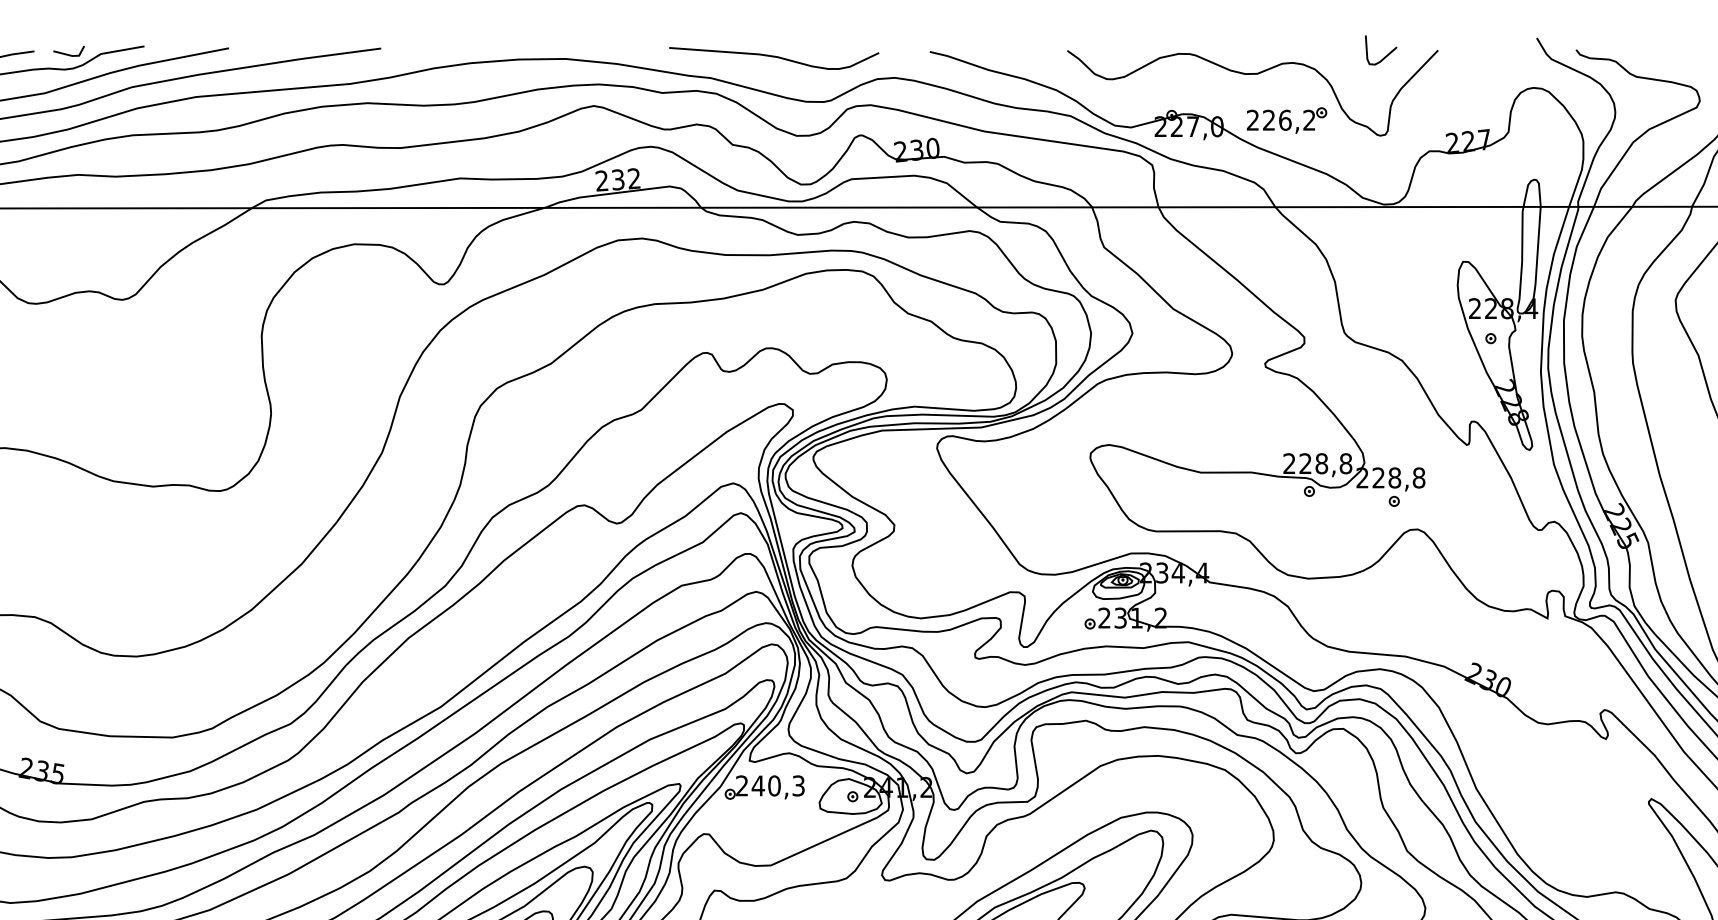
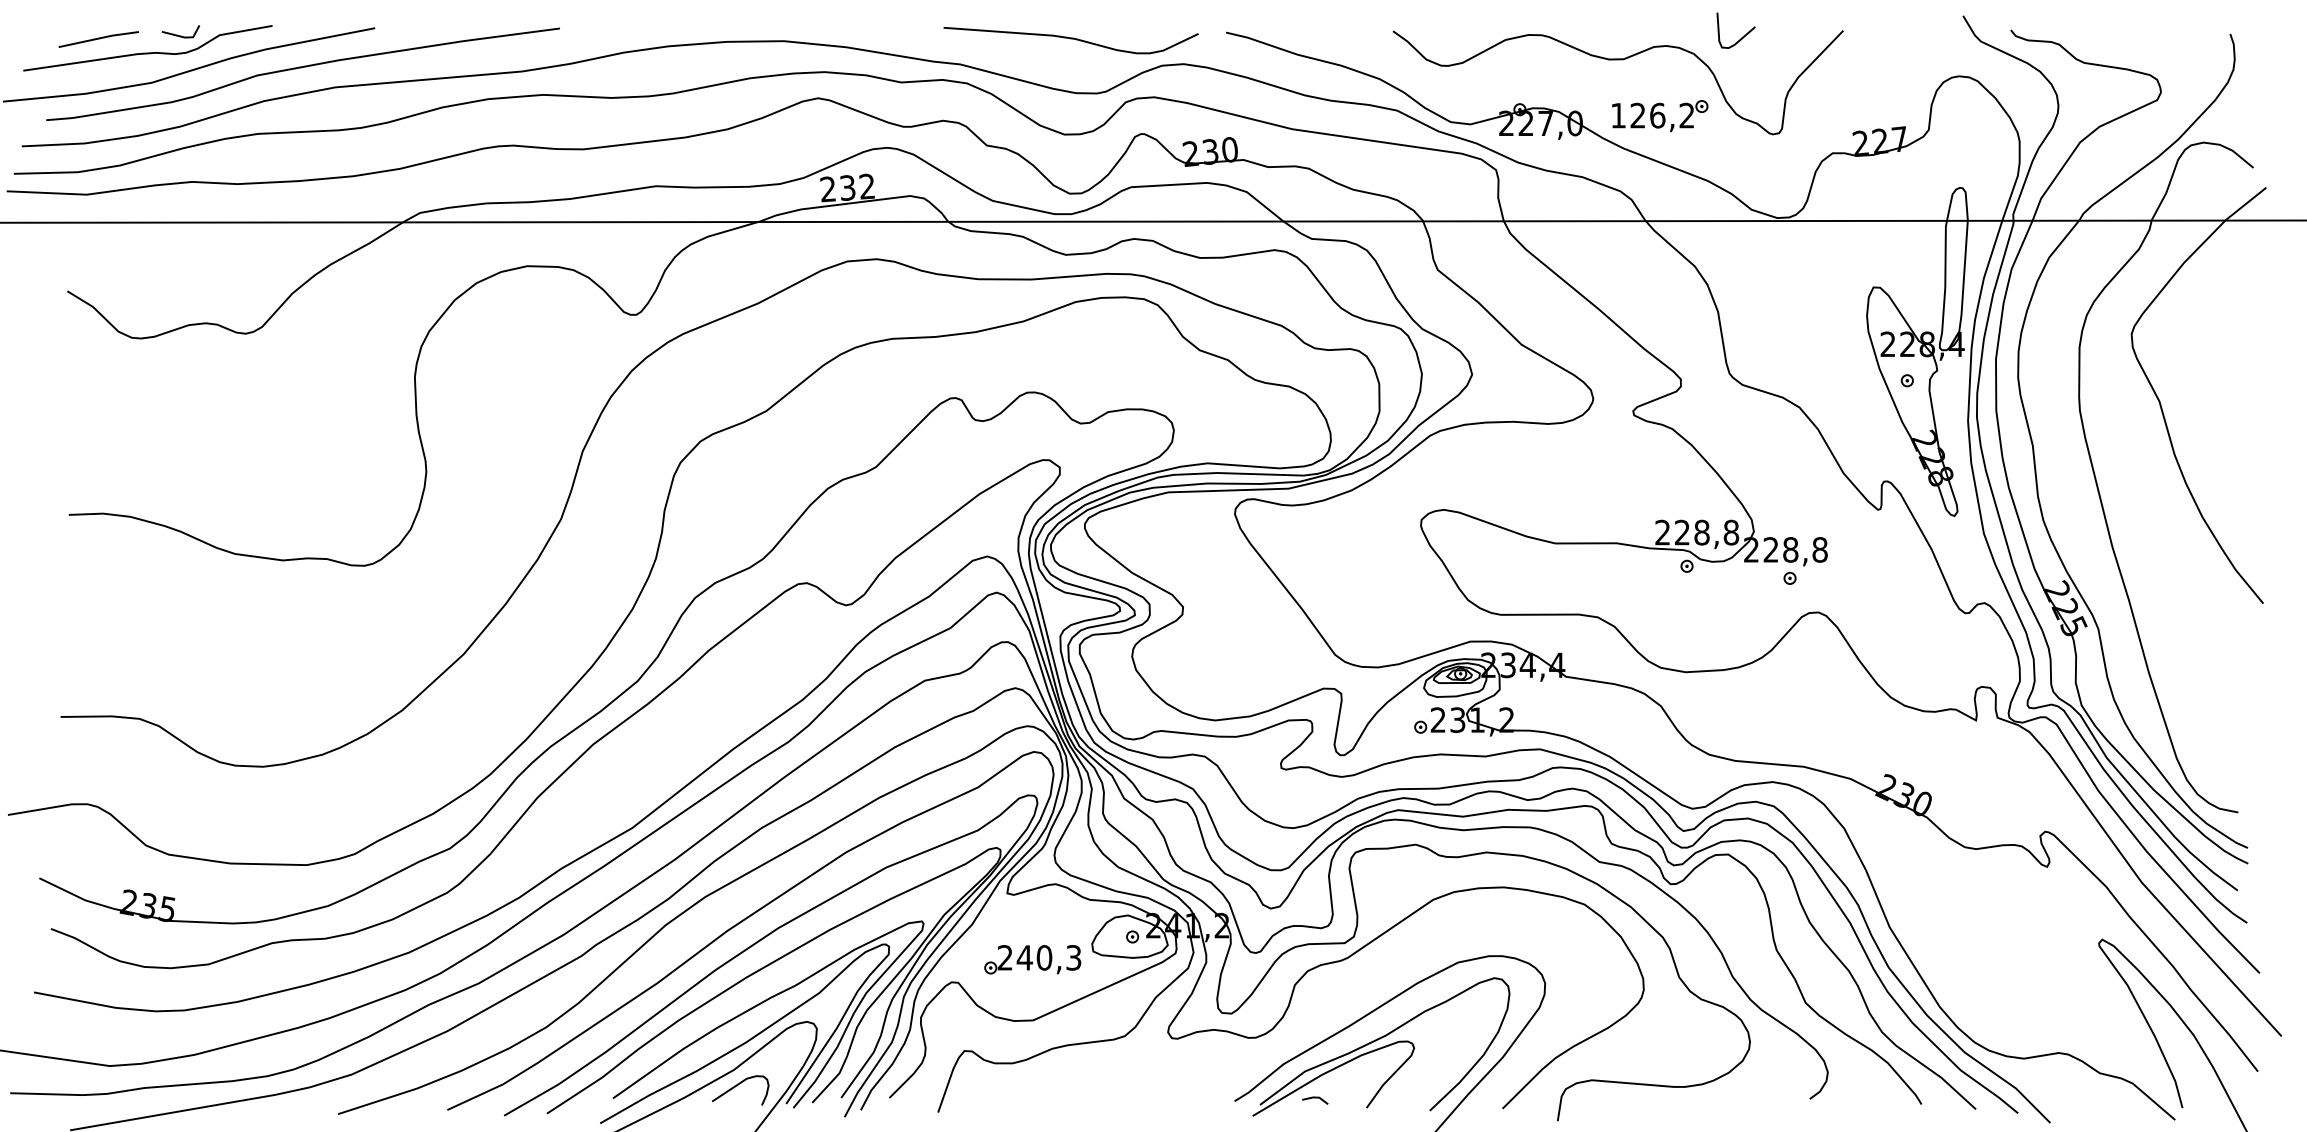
curve: (1386, 55) -> (1742, 36), moved
curve: (773, 57) -> (1070, 39), moved
text: (1253, 120) -> (1618, 115), 226,2 -> 126,2
part: (764, 787) -> (1032, 959), moved

